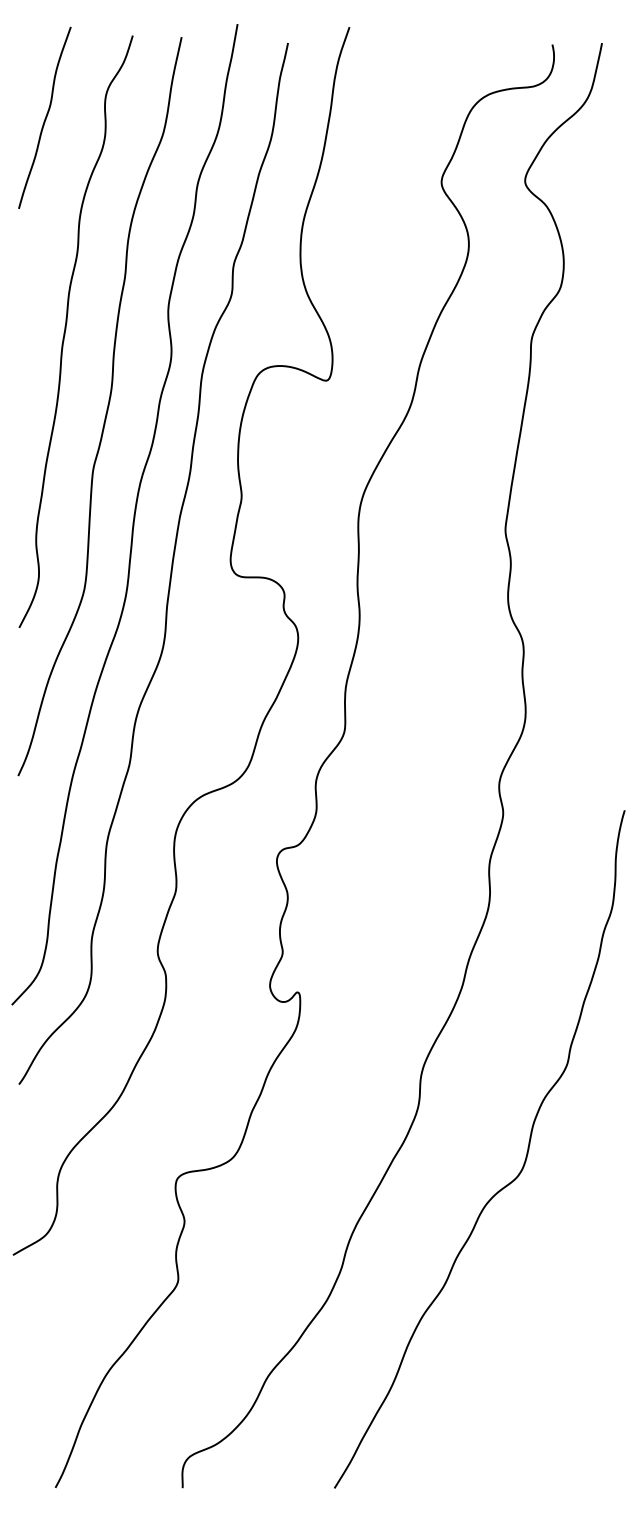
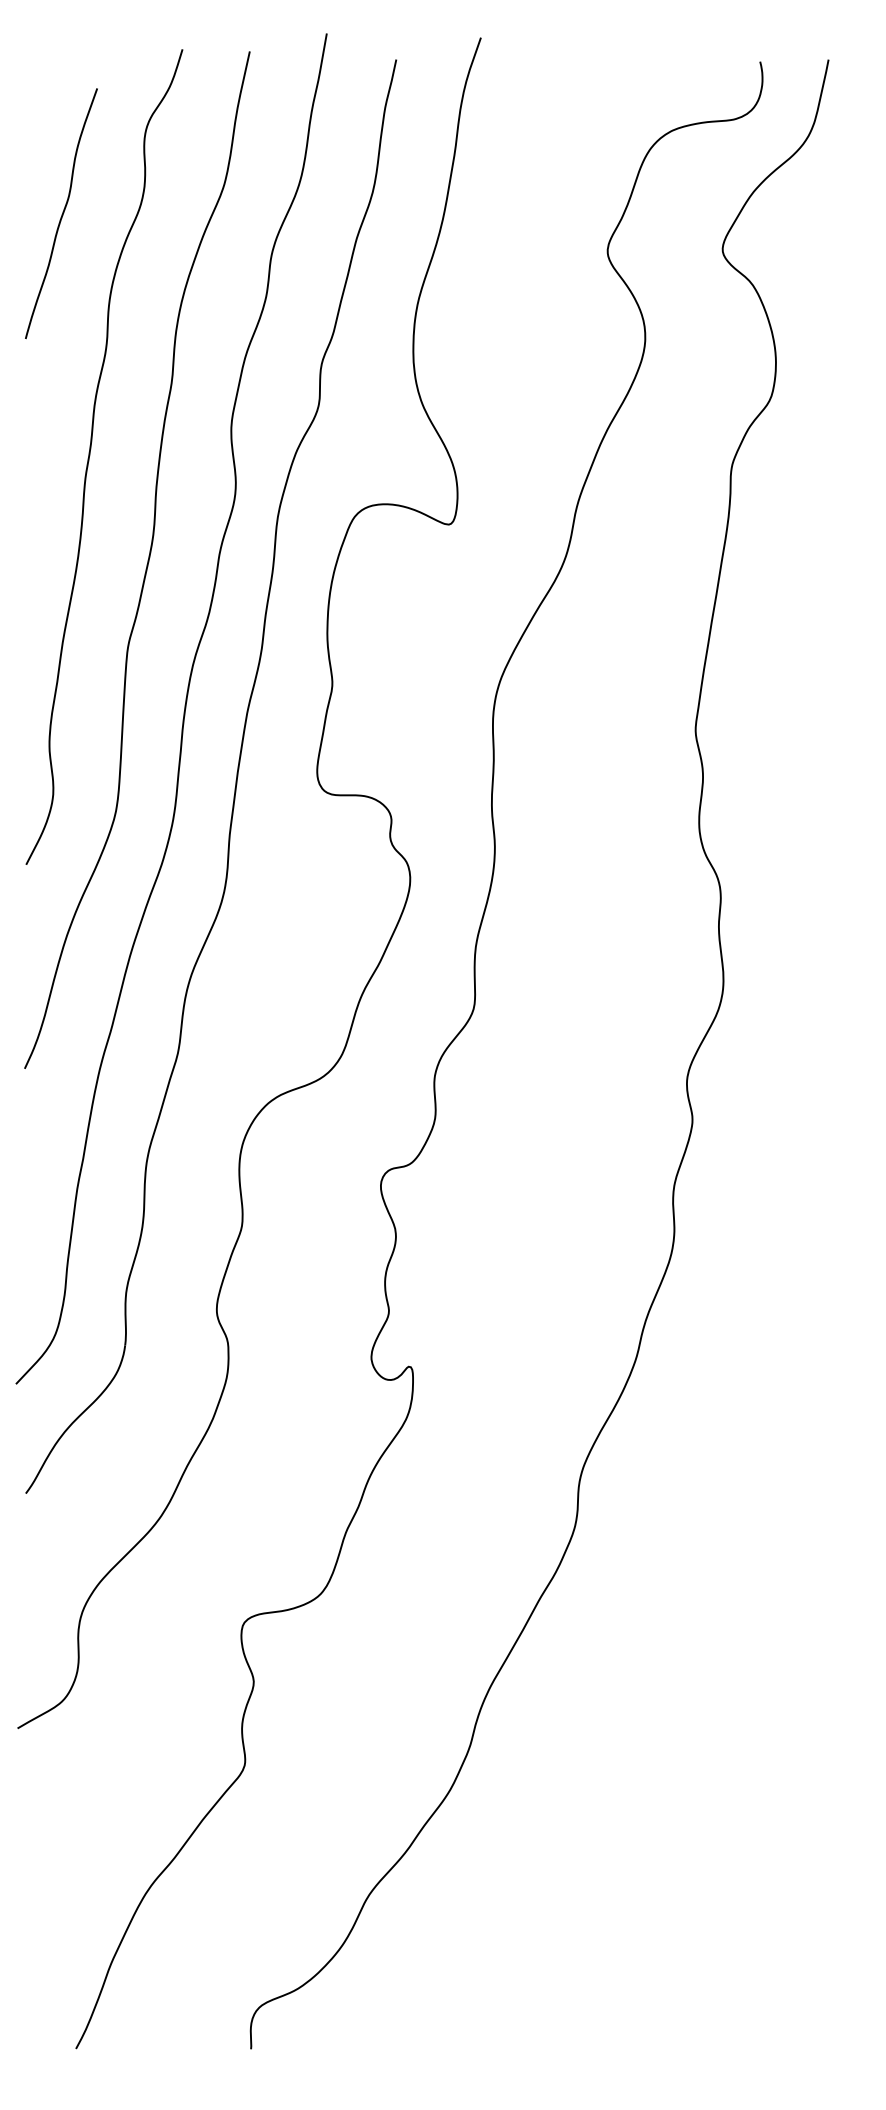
curve: (45, 117) -> (62, 213), moved
curve: (506, 1184) -> (697, 1631), removed

